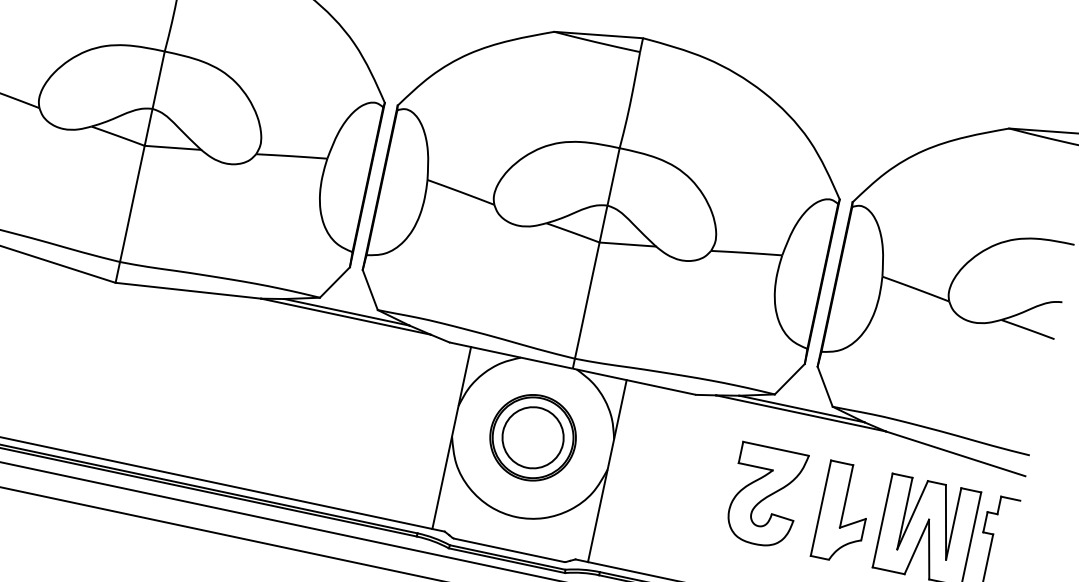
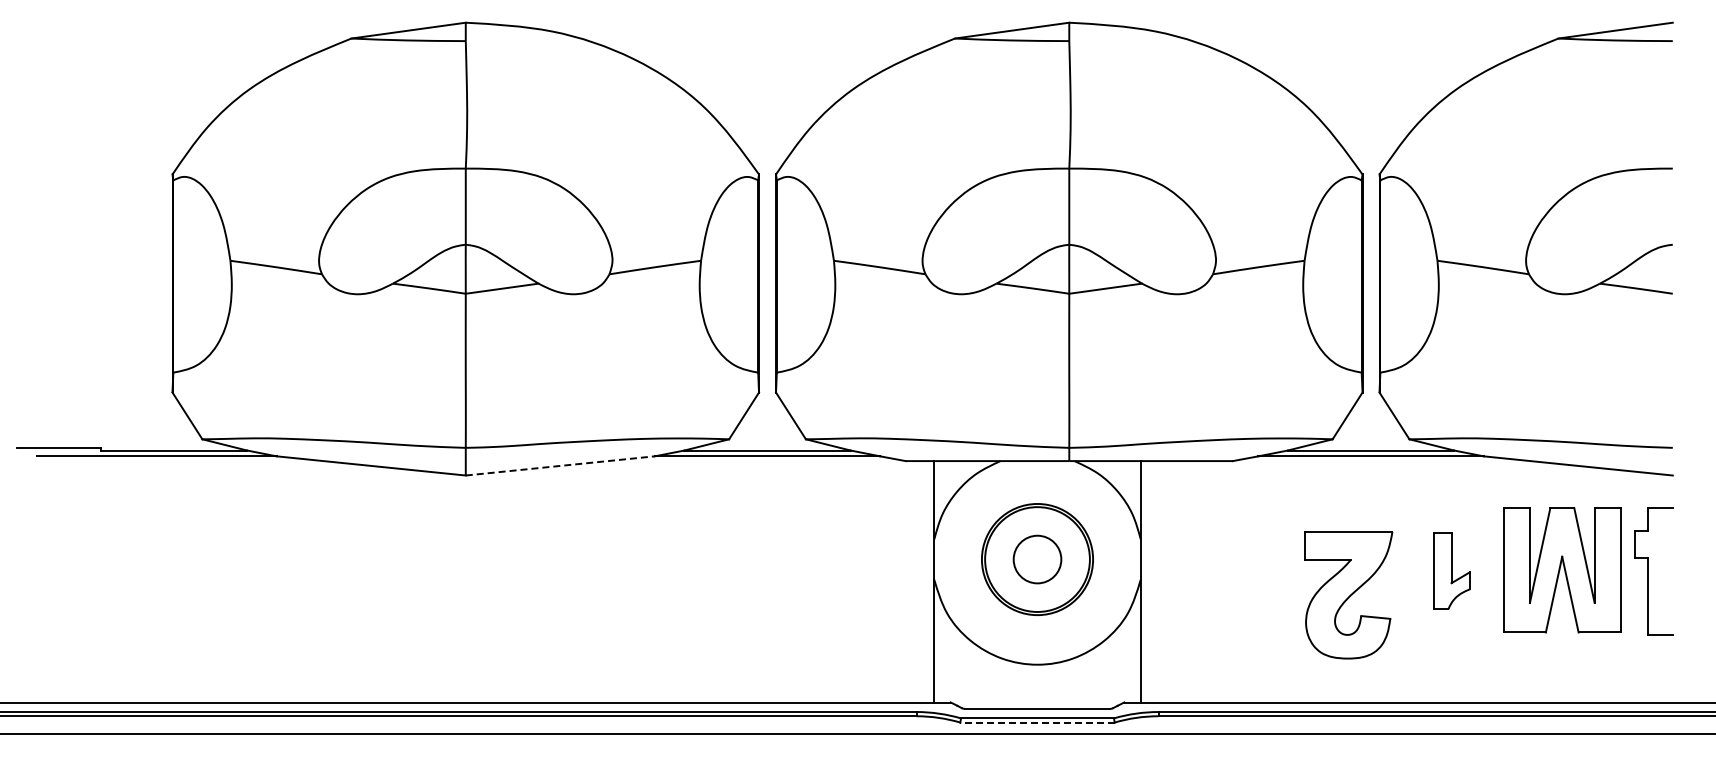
line: (188, 290) -> (560, 465), solid -> dashed
circle: (533, 437) -> (1037, 559), size x0.6
part: (765, 496) -> (1348, 595), moved
part: (843, 513) -> (1451, 571), size x0.6
line: (506, 560) -> (1037, 722), solid -> dashed

